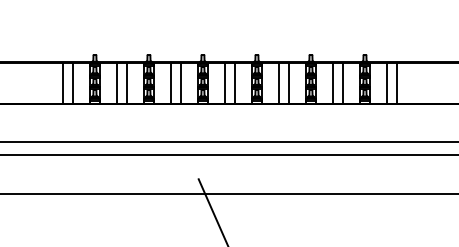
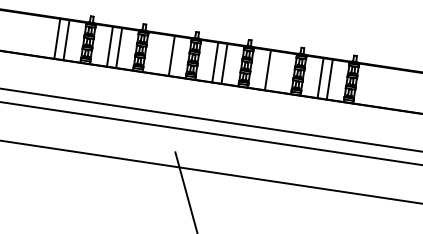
line: (171, 82) -> (162, 54), removed
line: (288, 82) -> (277, 71), removed
line: (387, 82) -> (373, 85), removed
line: (396, 82) -> (382, 86), removed

